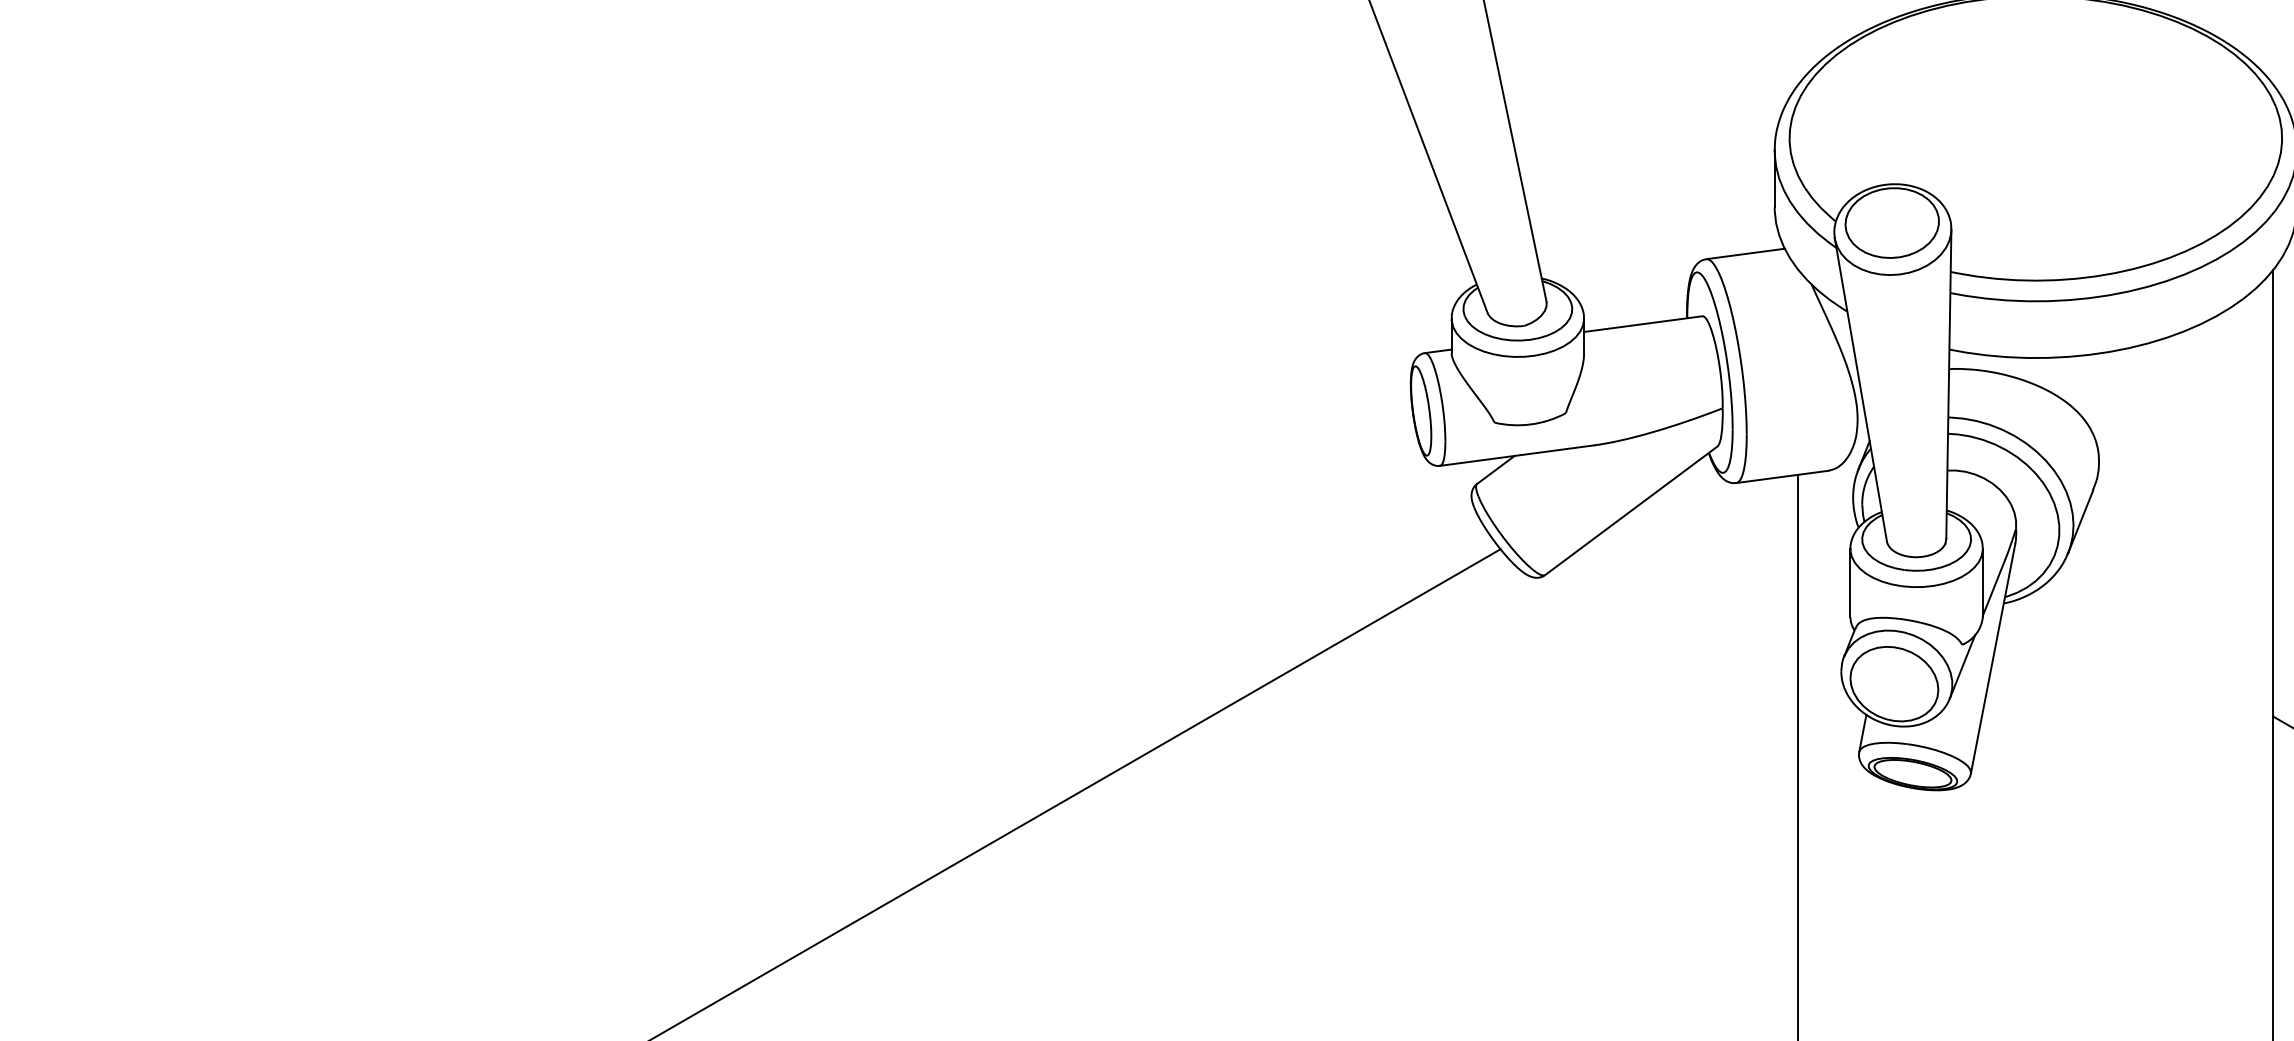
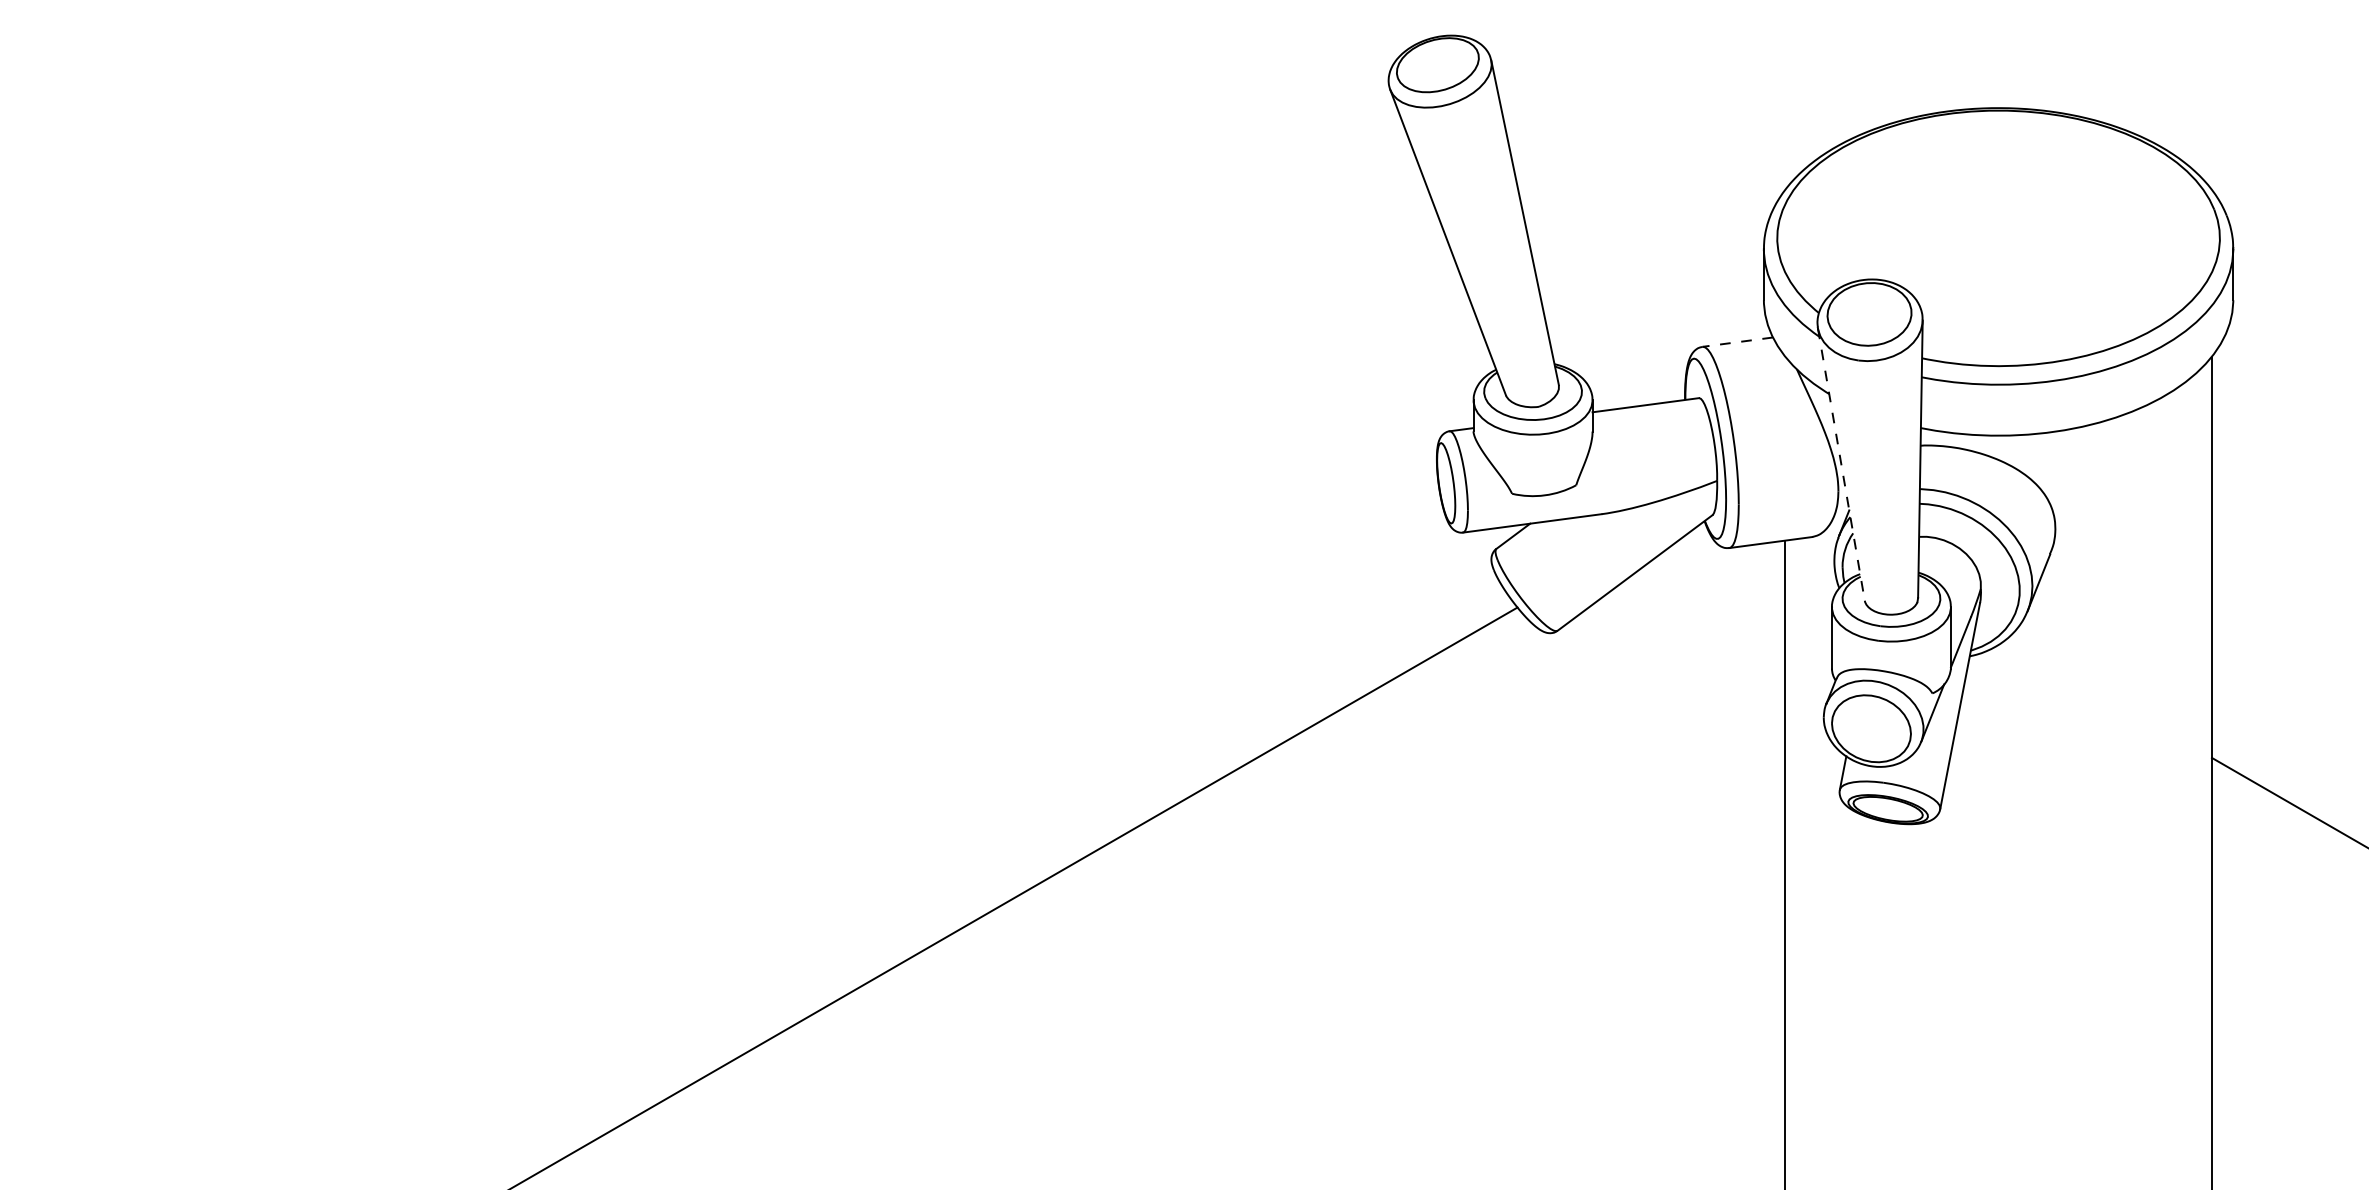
line: (1745, 254) -> (1737, 342), solid -> dashed
line: (1861, 391) -> (1841, 465), solid -> dashed

